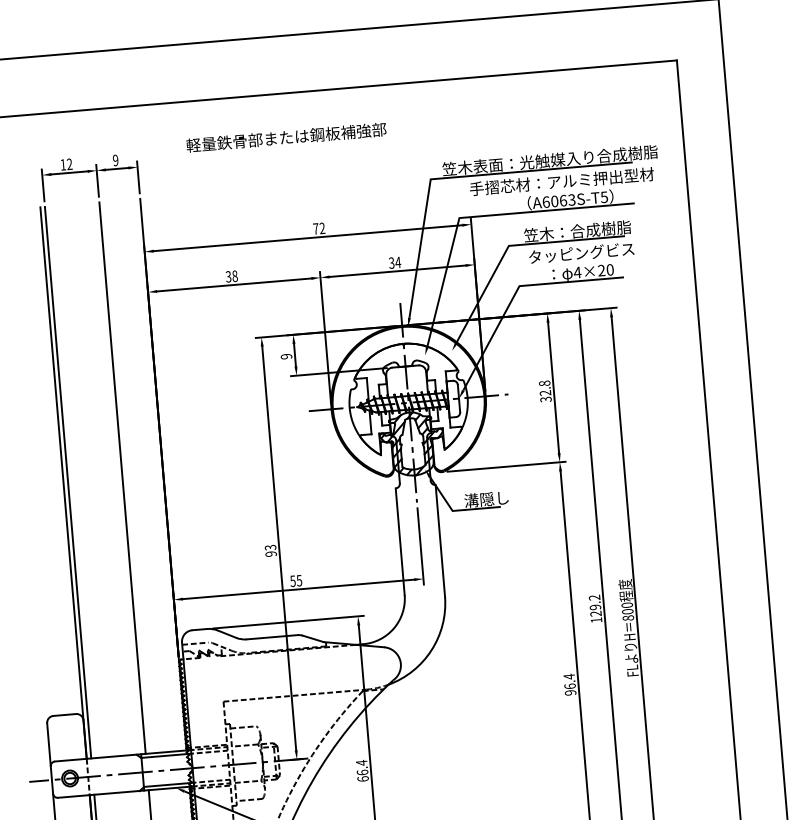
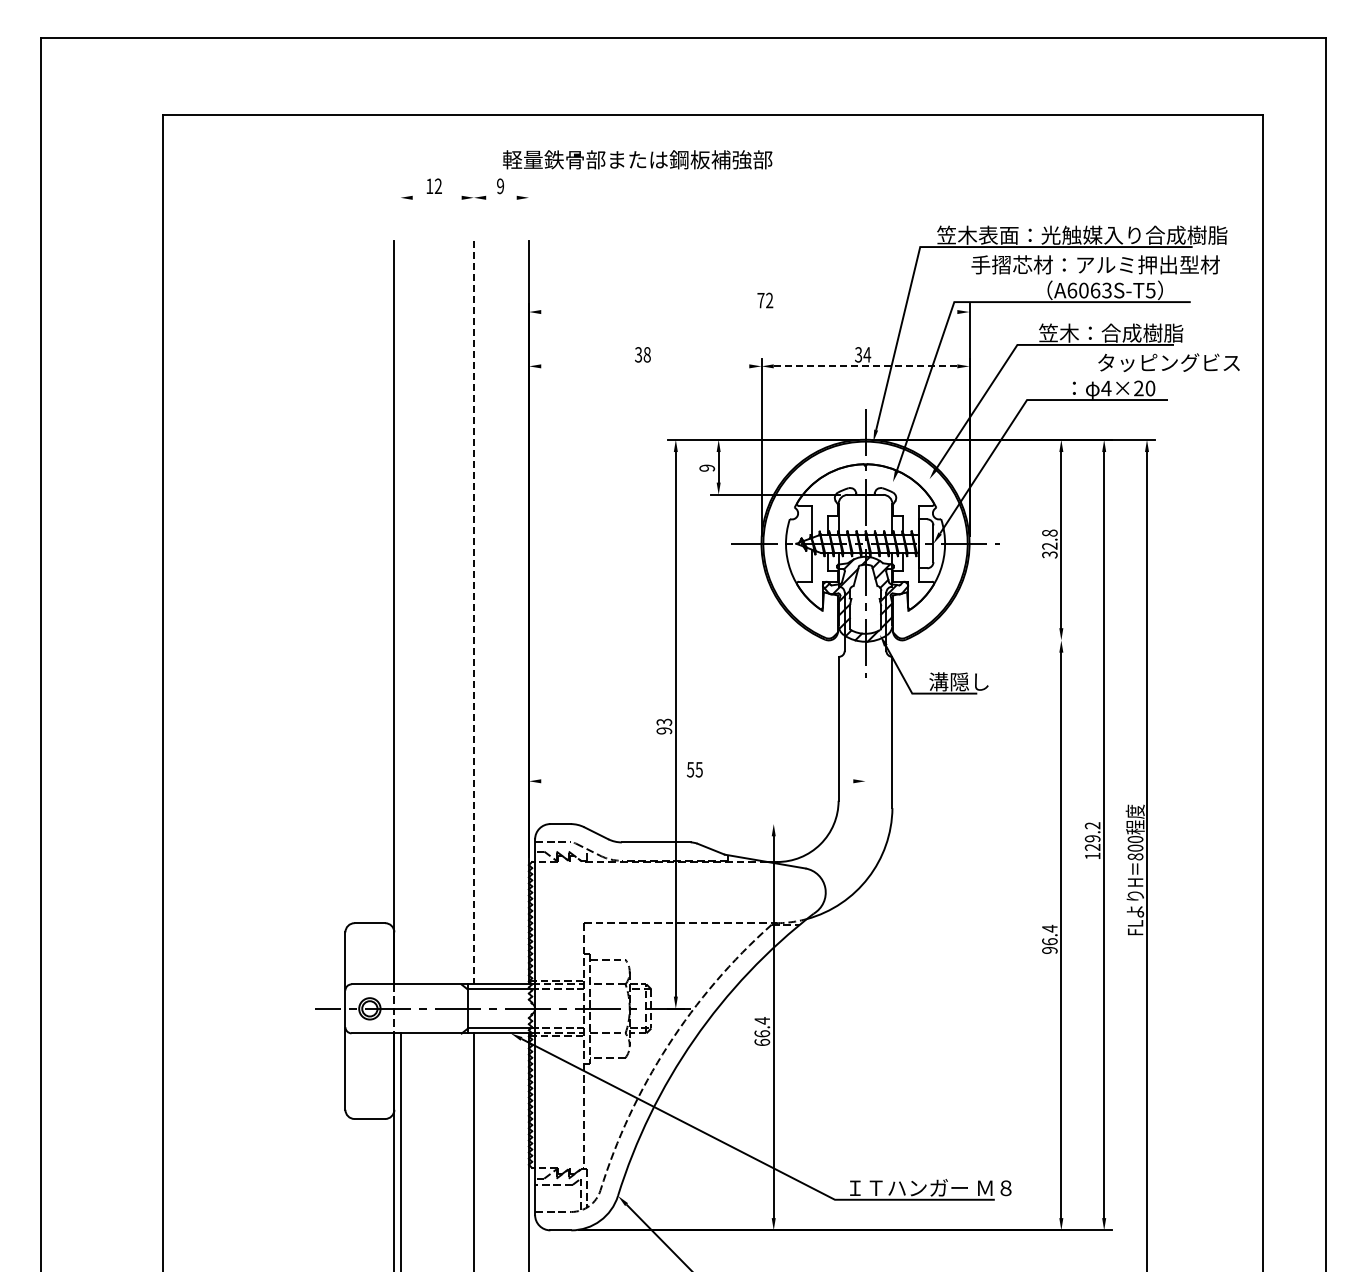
text: (286, 137) -> (637, 159), moved
line: (117, 168) -> (501, 197), removed
line: (68, 172) -> (436, 197), removed
line: (138, 177) -> (528, 211), removed
line: (97, 180) -> (473, 211), removed
line: (43, 185) -> (400, 211), removed
line: (308, 238) -> (749, 312), removed
text: (581, 252) -> (1168, 362), moved
line: (397, 271) -> (865, 366), solid -> dashed
line: (234, 285) -> (645, 366), removed
line: (505, 466) -> (988, 640), removed
line: (122, 478) -> (473, 612), solid -> dashed
line: (68, 482) -> (400, 612), removed
line: (420, 546) -> (865, 737), removed
line: (298, 589) -> (697, 781), removed
line: (288, 622) -> (679, 824), removed

